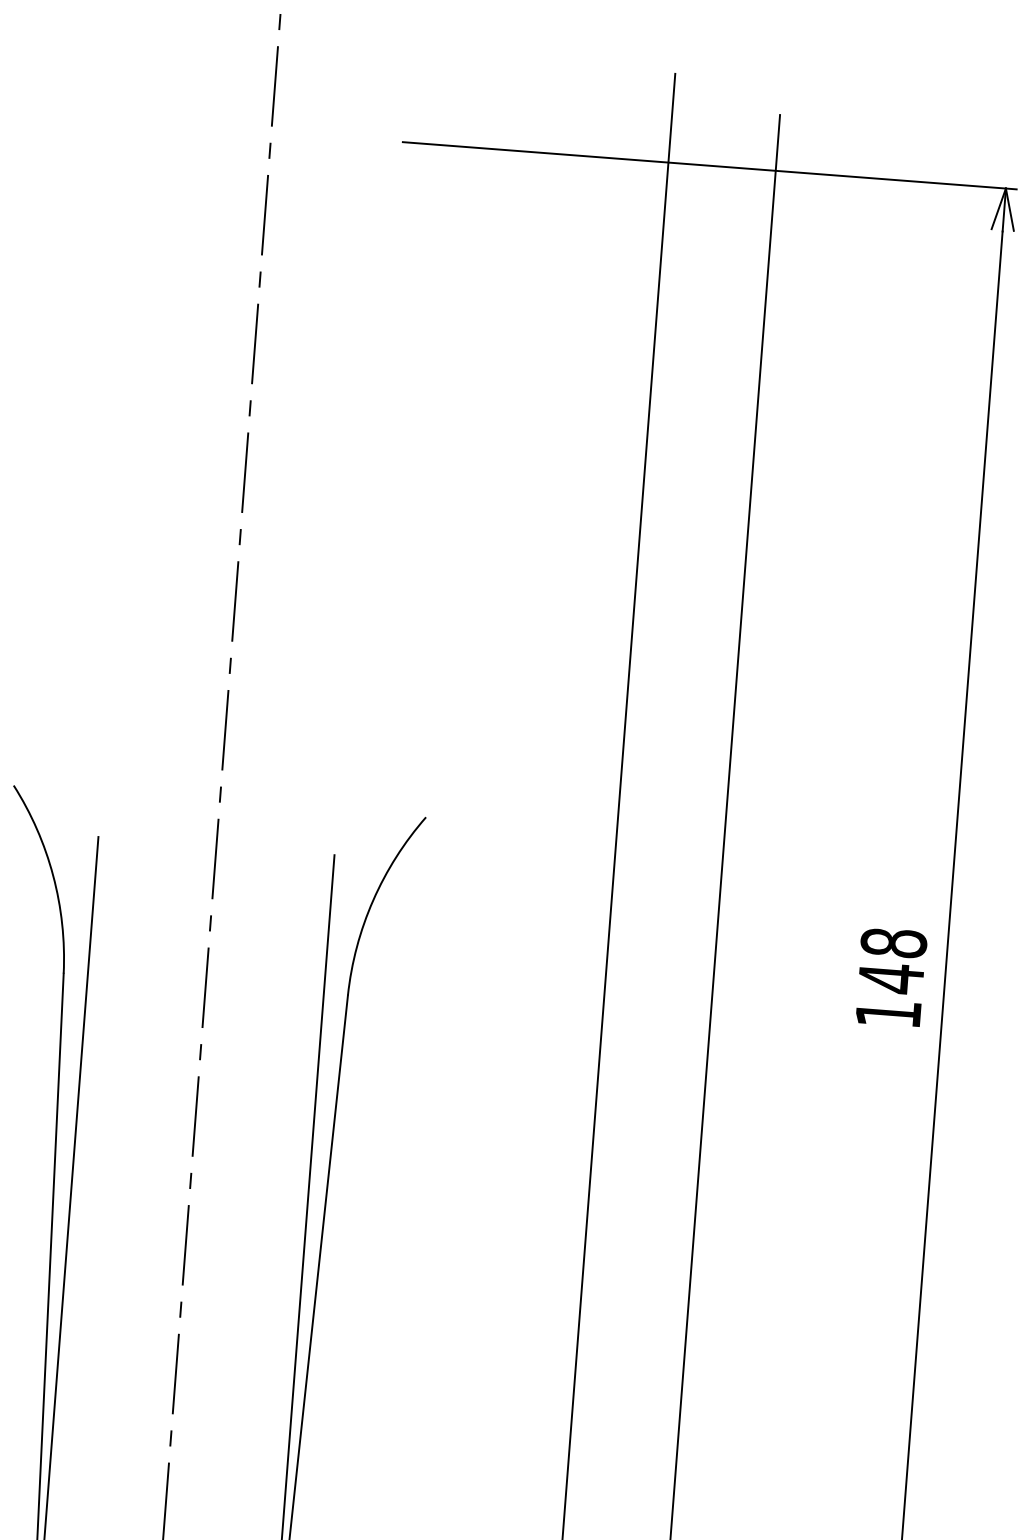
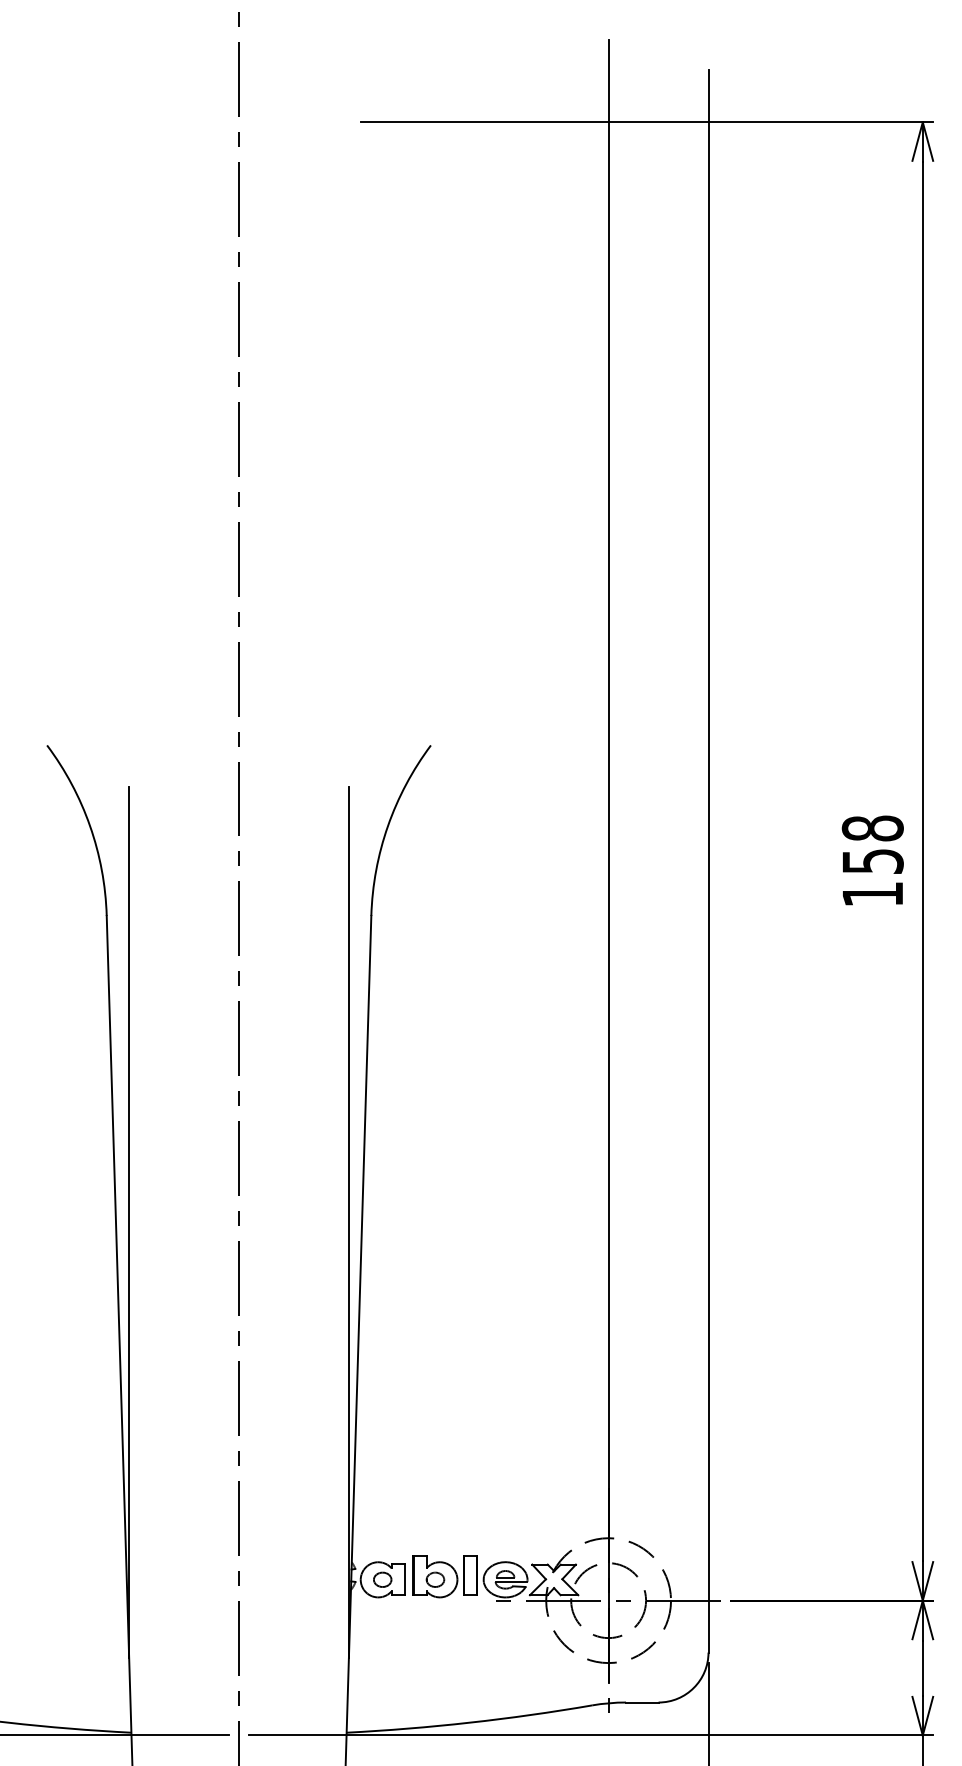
text: (890, 978) -> (872, 861), 148 -> 158

